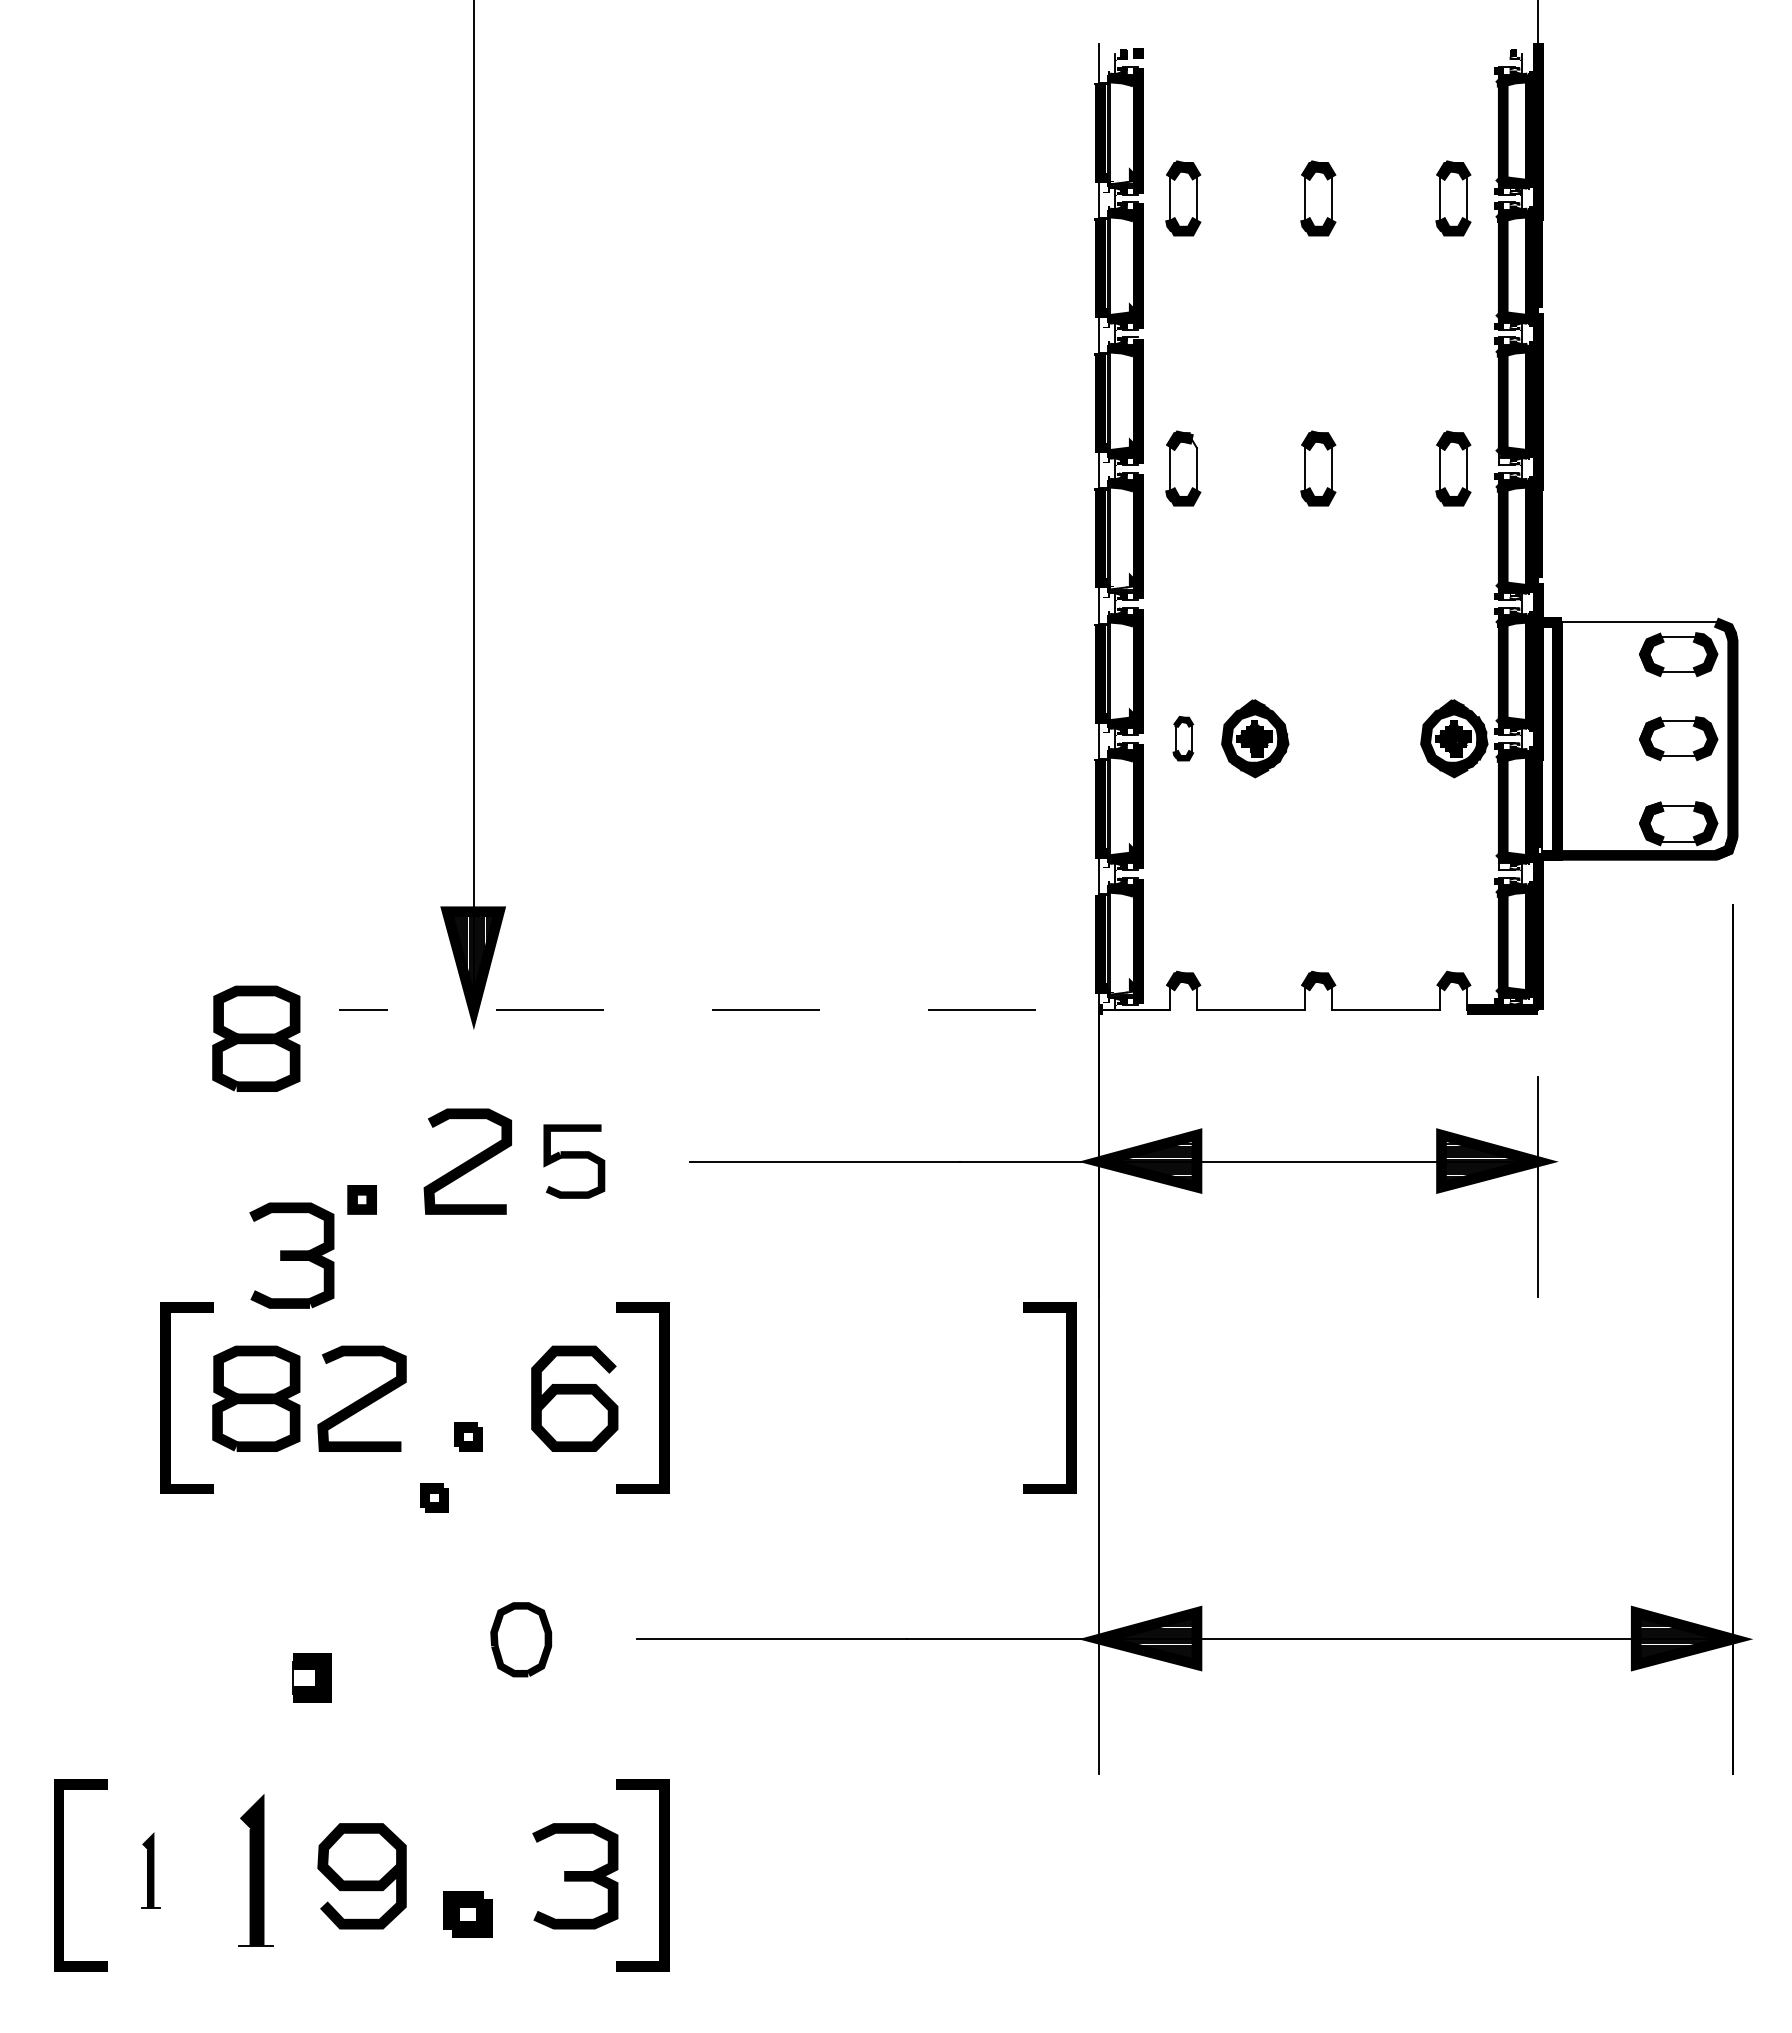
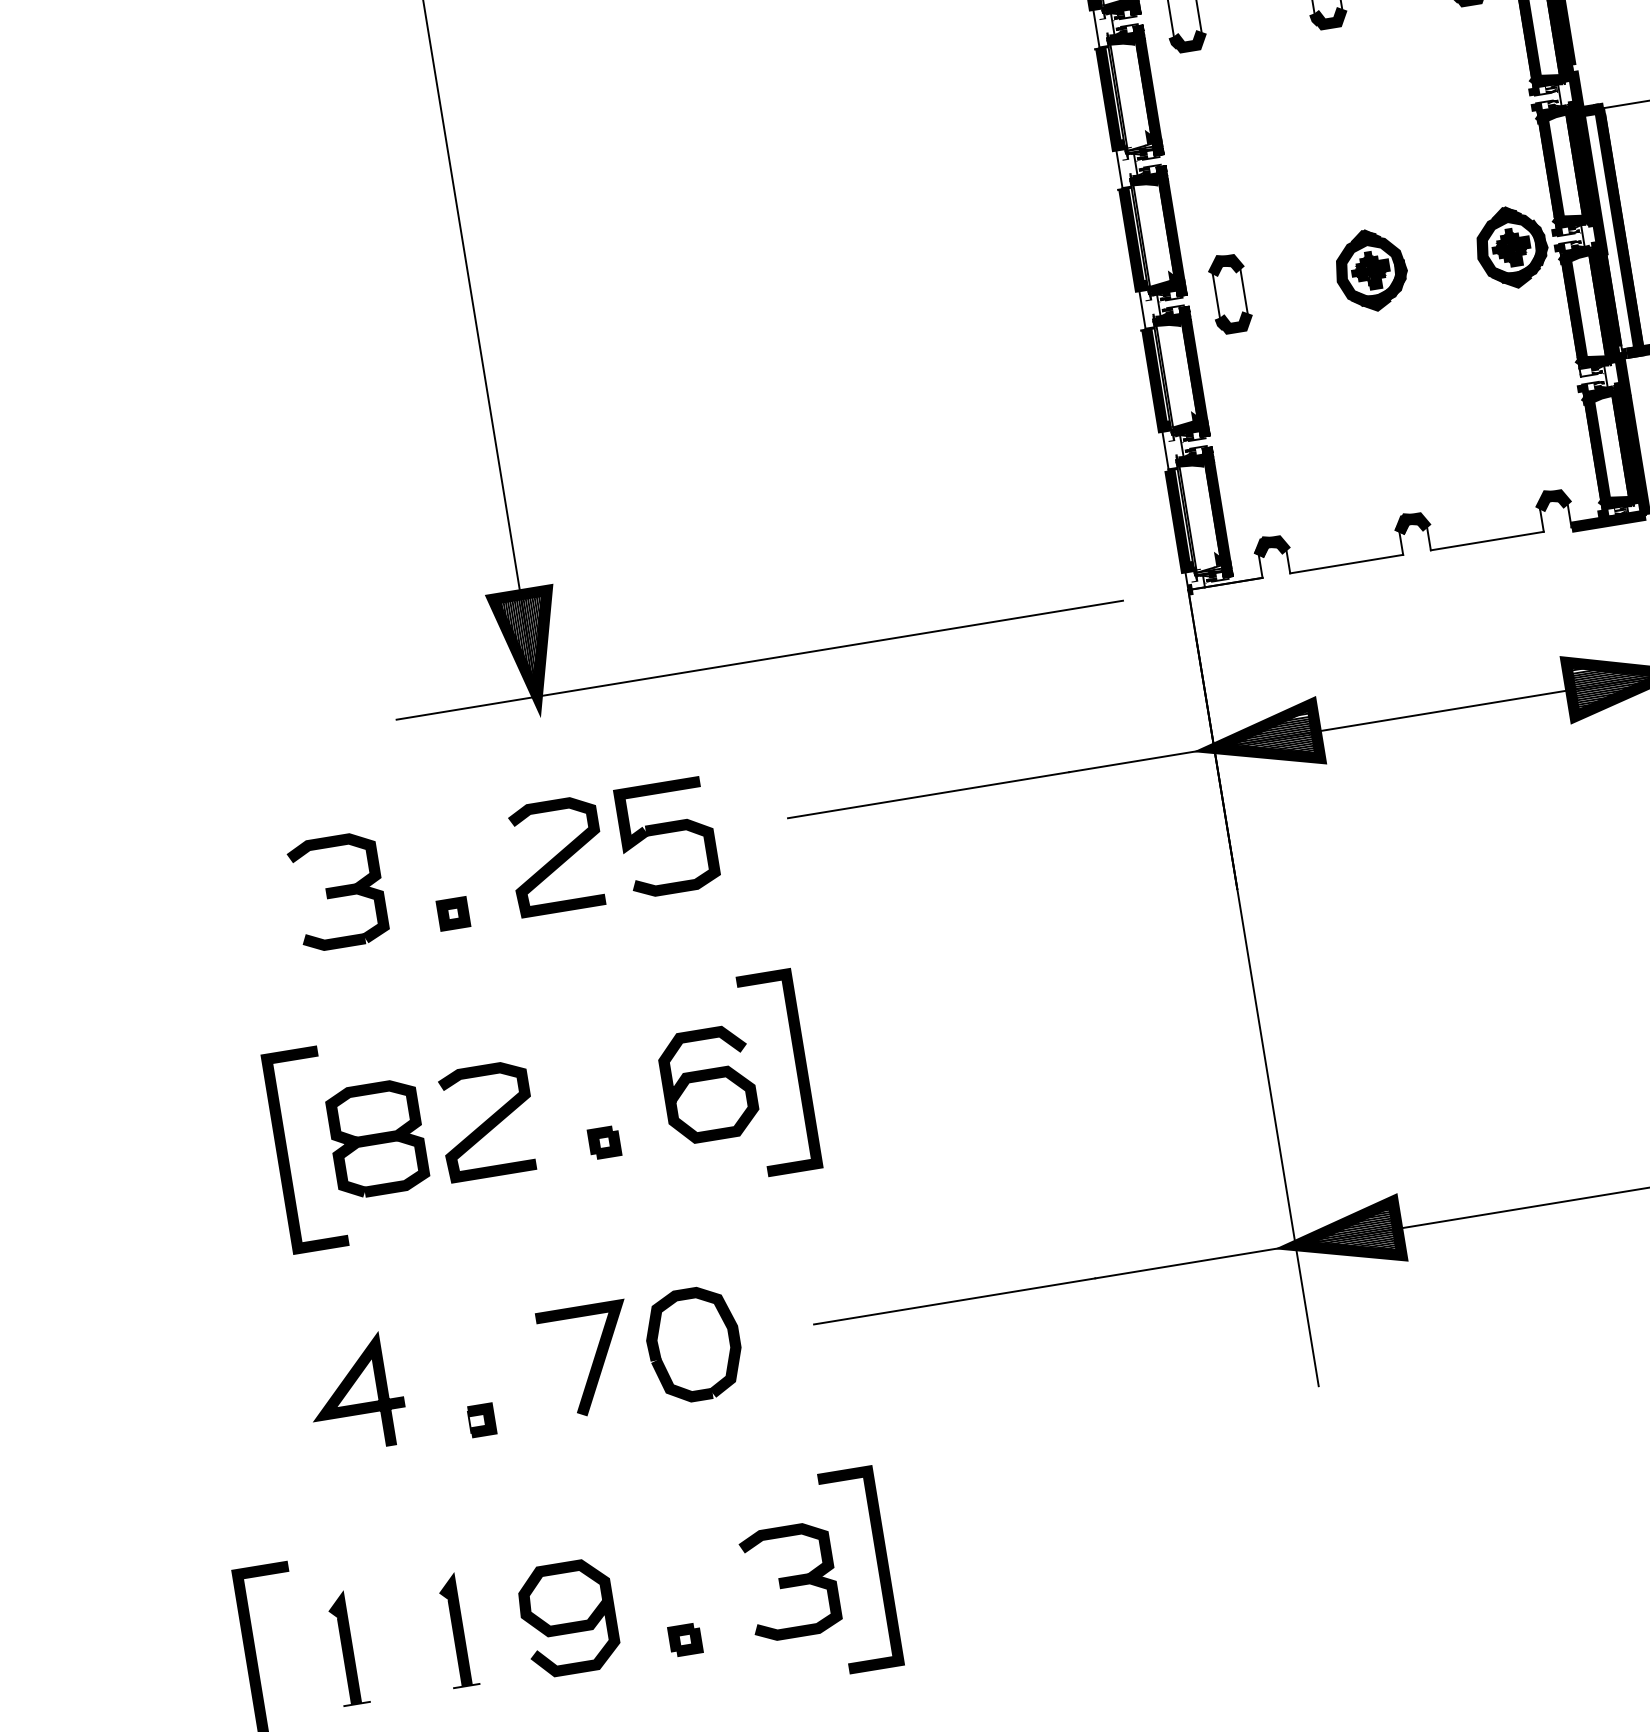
part: (1183, 738) -> (1229, 293), size x1.67
part: (1255, 738) -> (1371, 270), moved
line: (687, 1009) -> (759, 660), dashed -> solid
part: (256, 1038) -> (315, 763), removed
part: (574, 1161) -> (668, 837), size x1.43
part: (291, 1255) -> (337, 891), moved
line: (1066, 1397) -> (1220, 999), removed
part: (434, 1497) -> (579, 1211), removed
line: (193, 1628) -> (350, 1388), added
part: (521, 1639) -> (694, 1344), size x1.43
line: (423, 1640) -> (592, 1362), added
part: (310, 1677) -> (481, 1419), size x0.62
part: (150, 1870) -> (347, 1648), size x1.43
part: (256, 1870) -> (457, 1630), size x0.71
part: (467, 1914) -> (684, 1639), size x0.62

